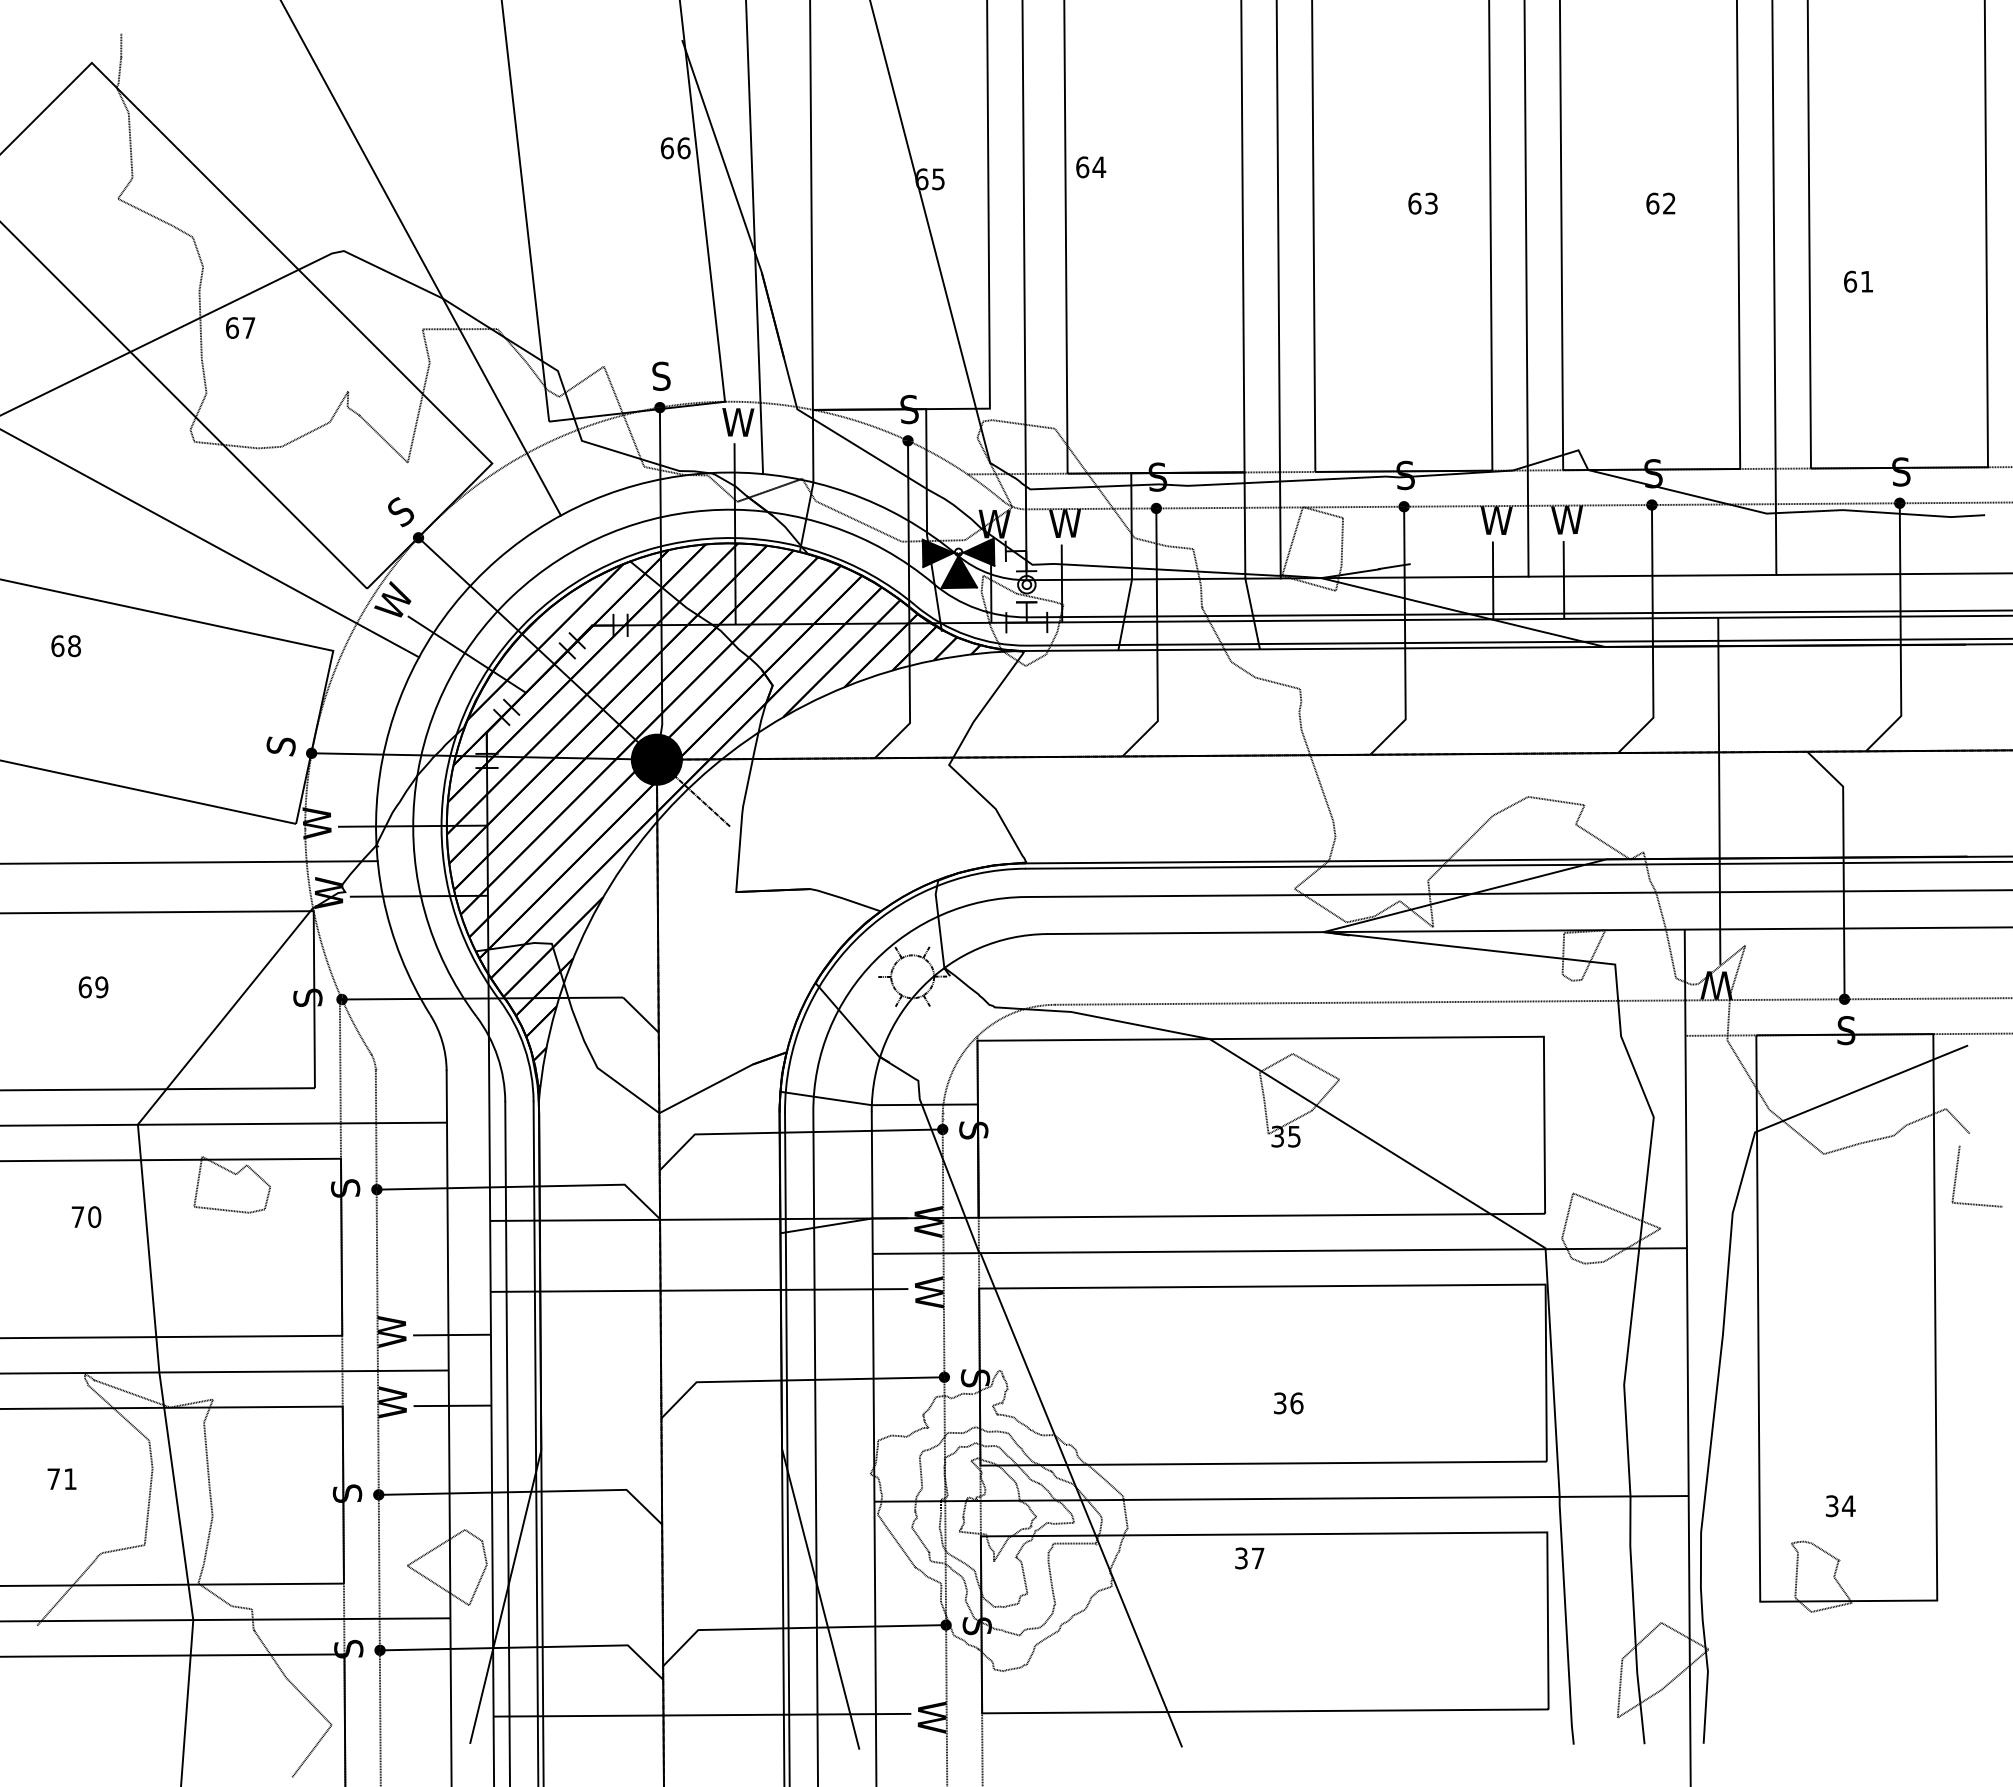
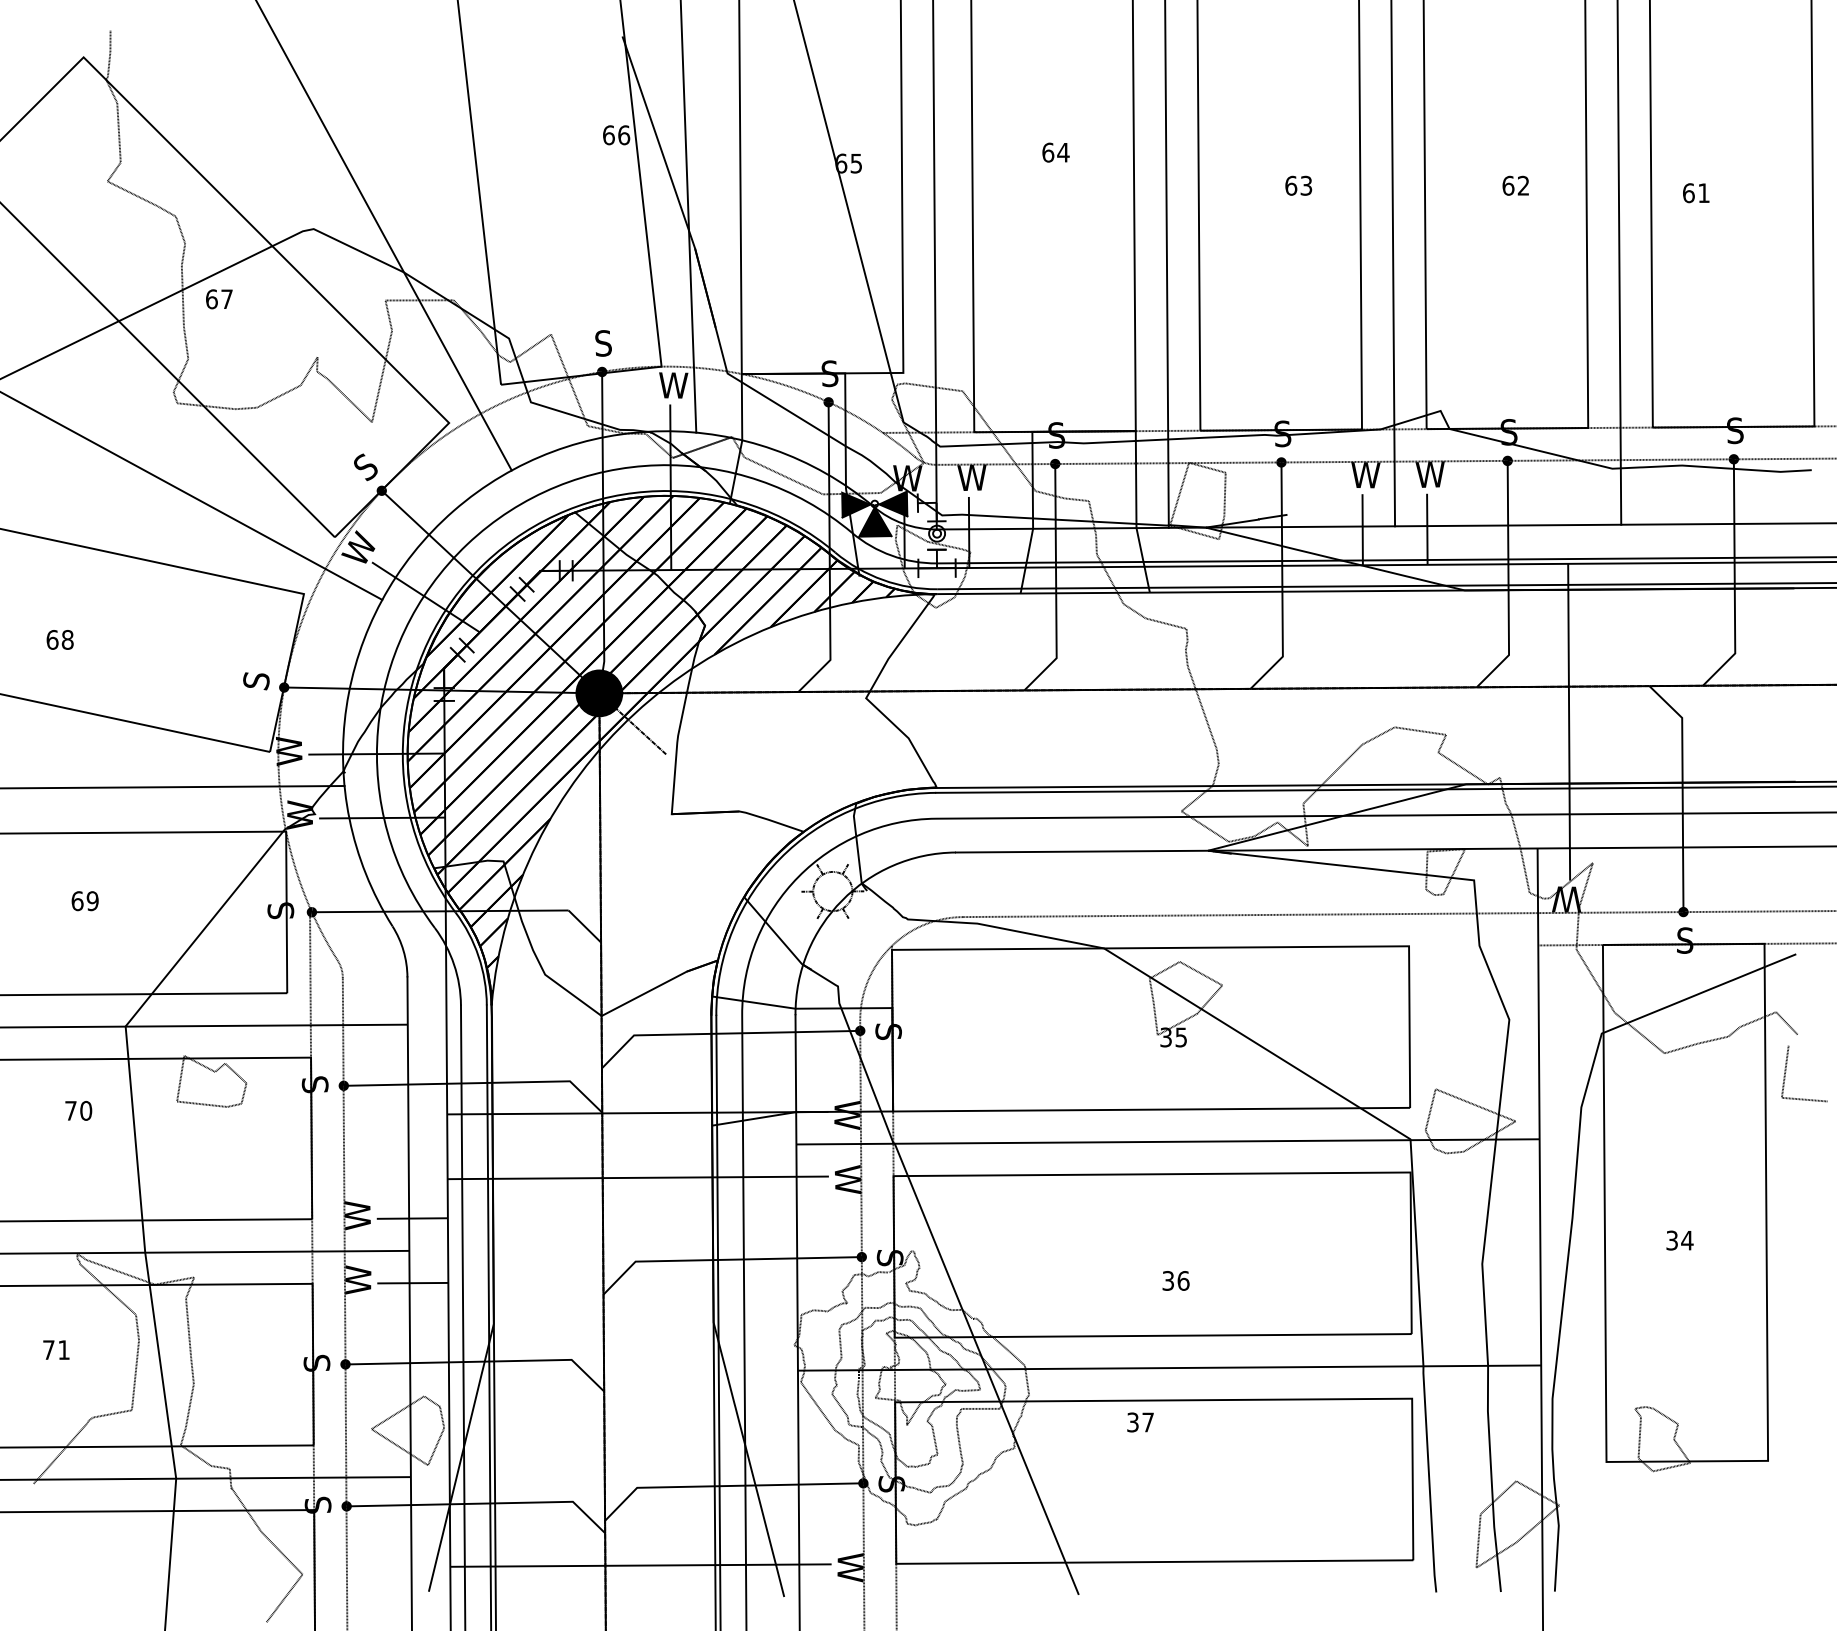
text: (1091, 167) -> (1056, 152), moved
text: (1858, 281) -> (1696, 192), moved
text: (65, 646) -> (59, 640), moved
text: (1840, 1506) -> (1679, 1240), moved

